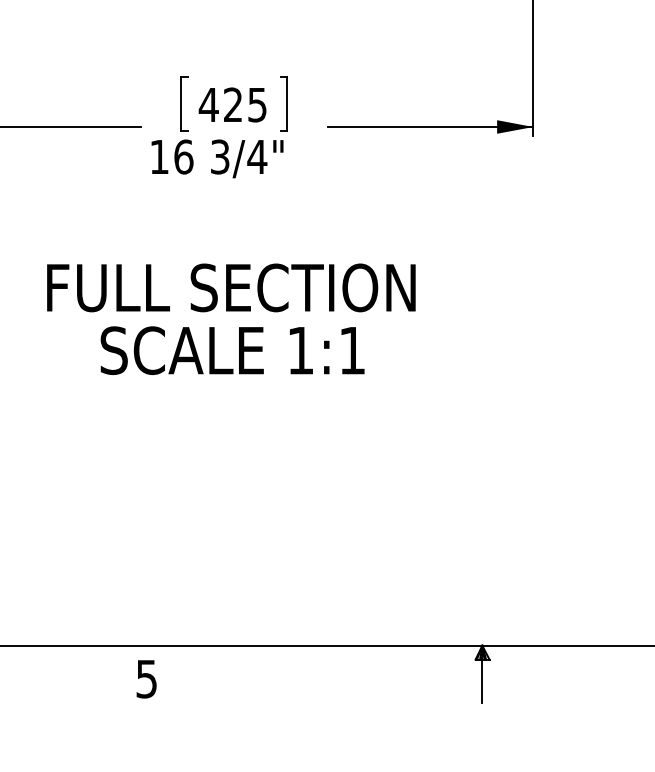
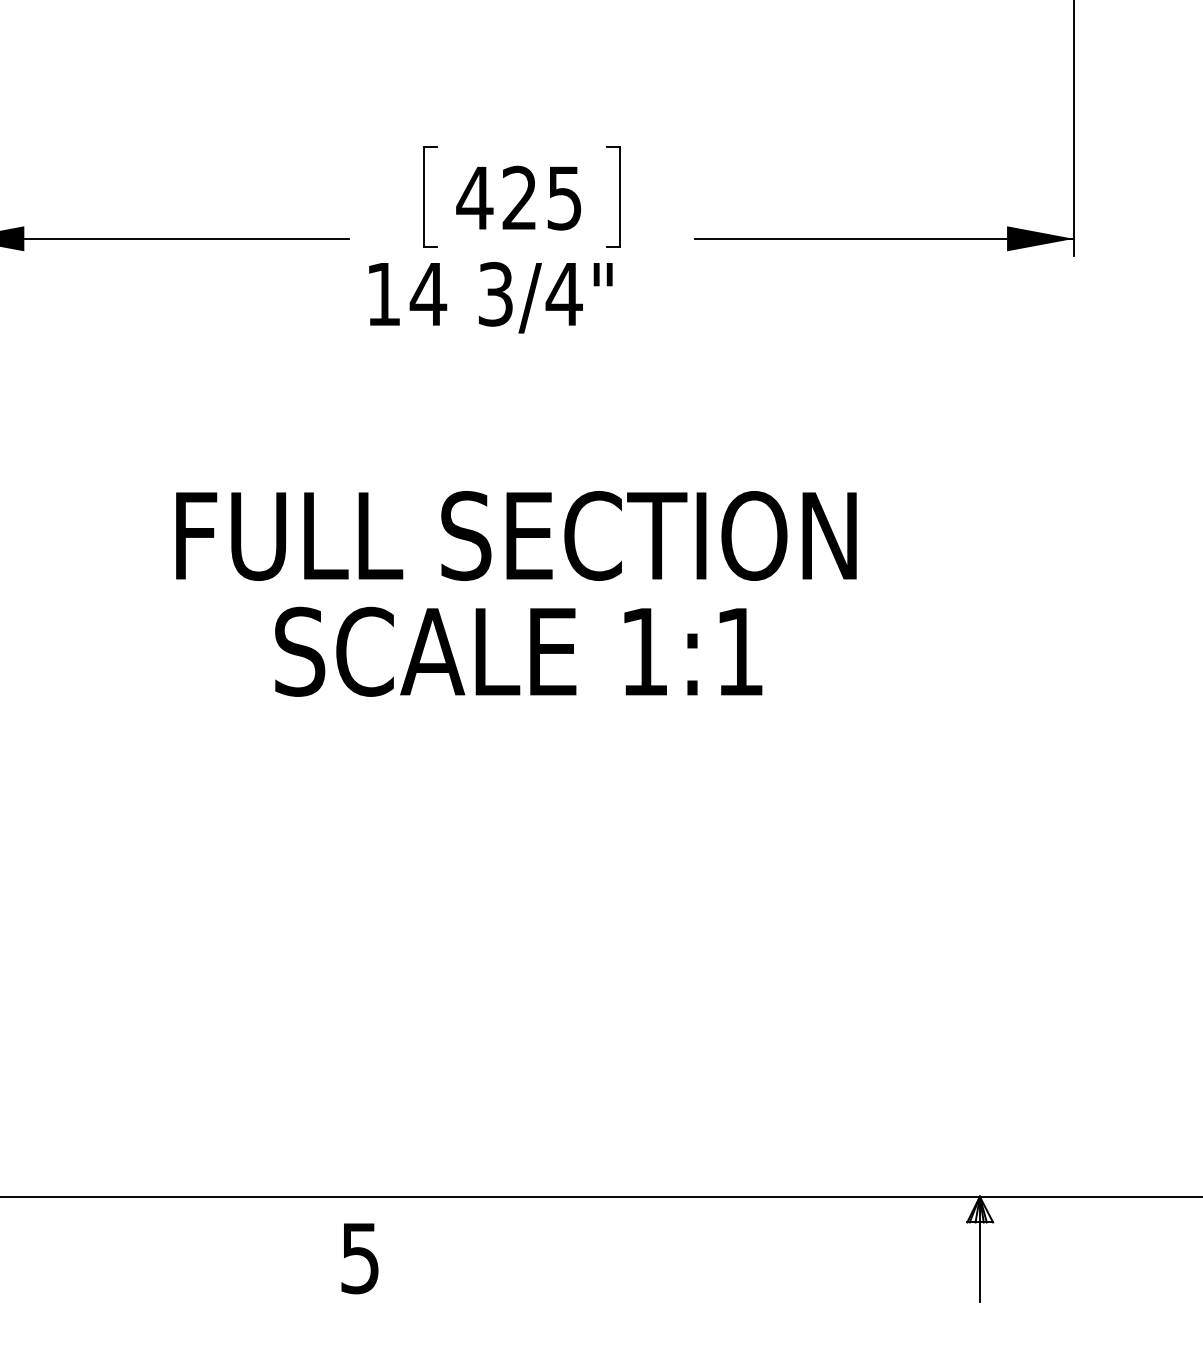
text: (183, 156) -> (427, 293), 16 -> 14

